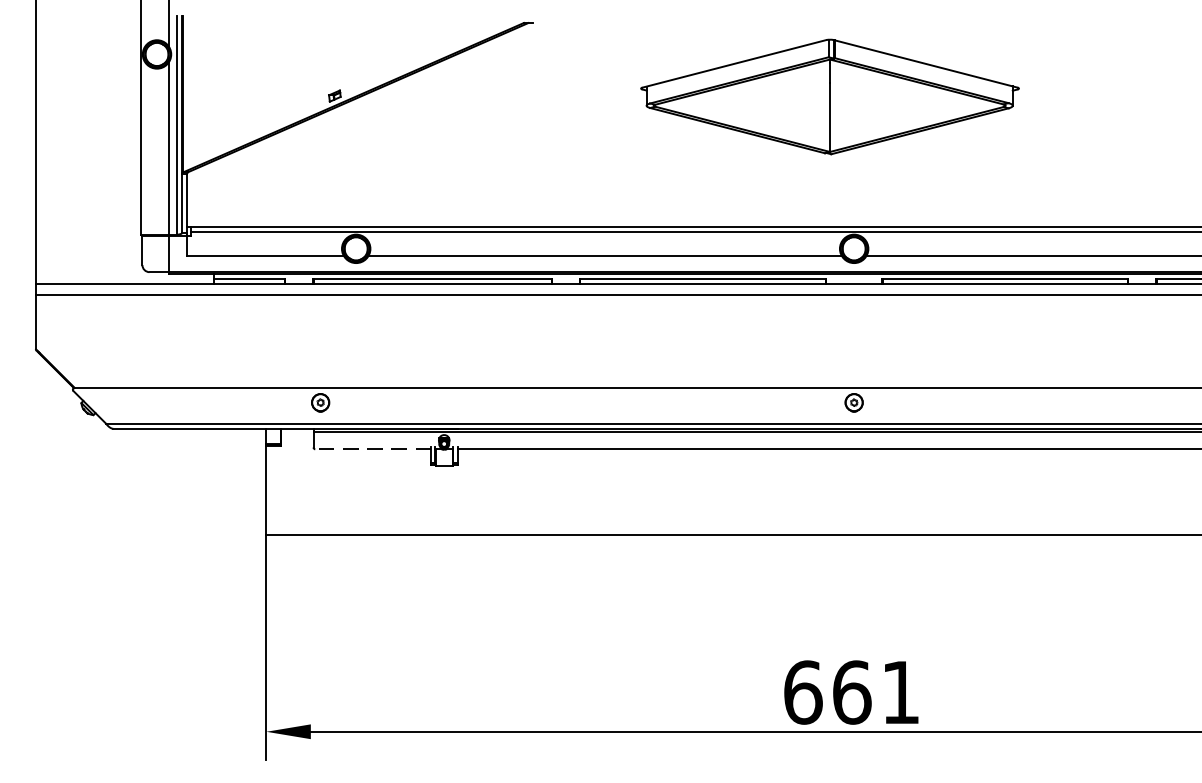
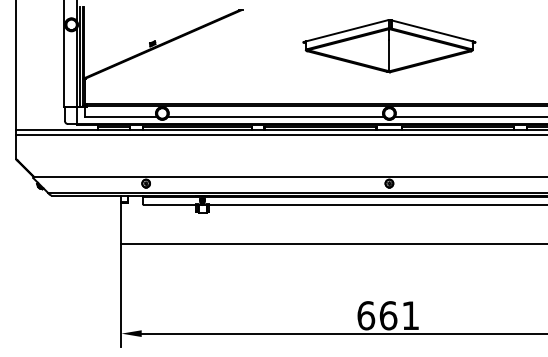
part: (830, 97) -> (389, 46), moved
line: (371, 448) -> (169, 204), dashed -> solid

